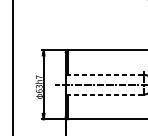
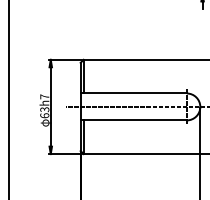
line: (105, 74) -> (134, 93), dashed -> solid
line: (105, 94) -> (134, 120), dashed -> solid

